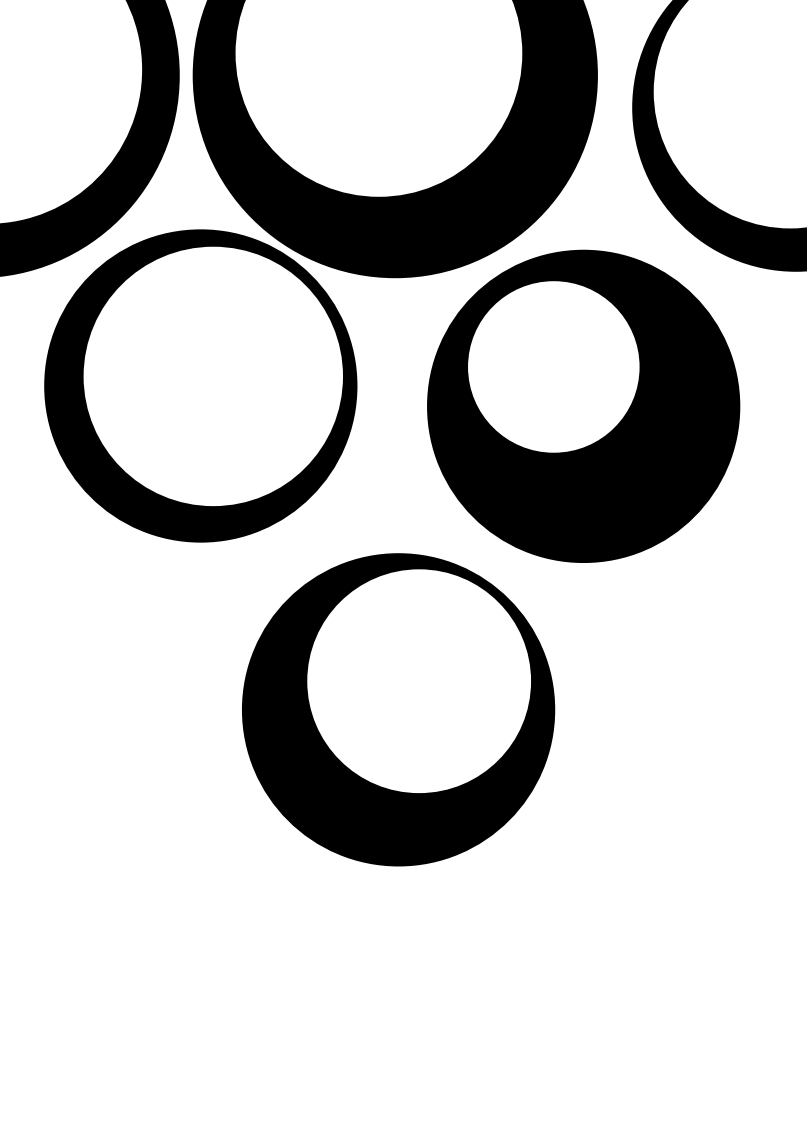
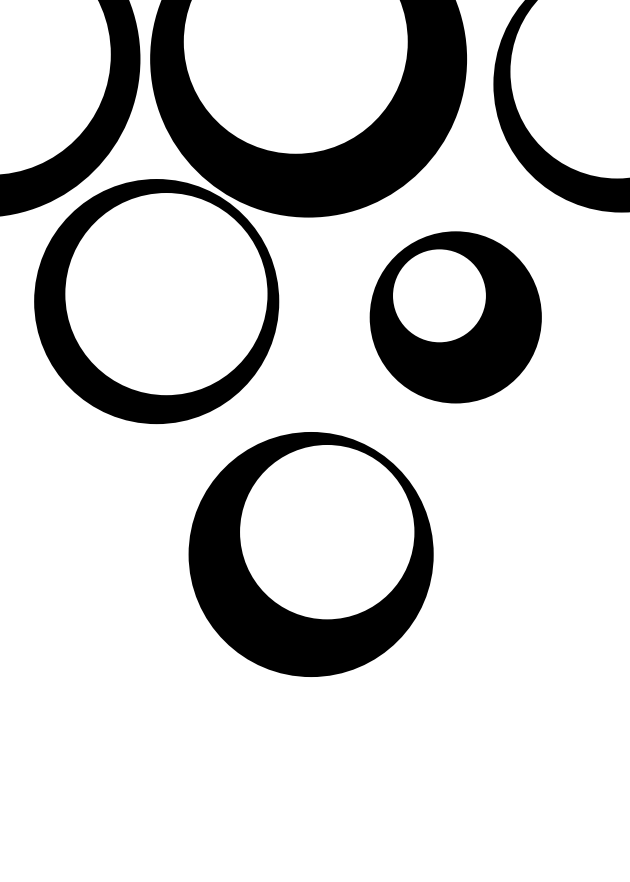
part: (583, 405) -> (455, 316), size x0.7

